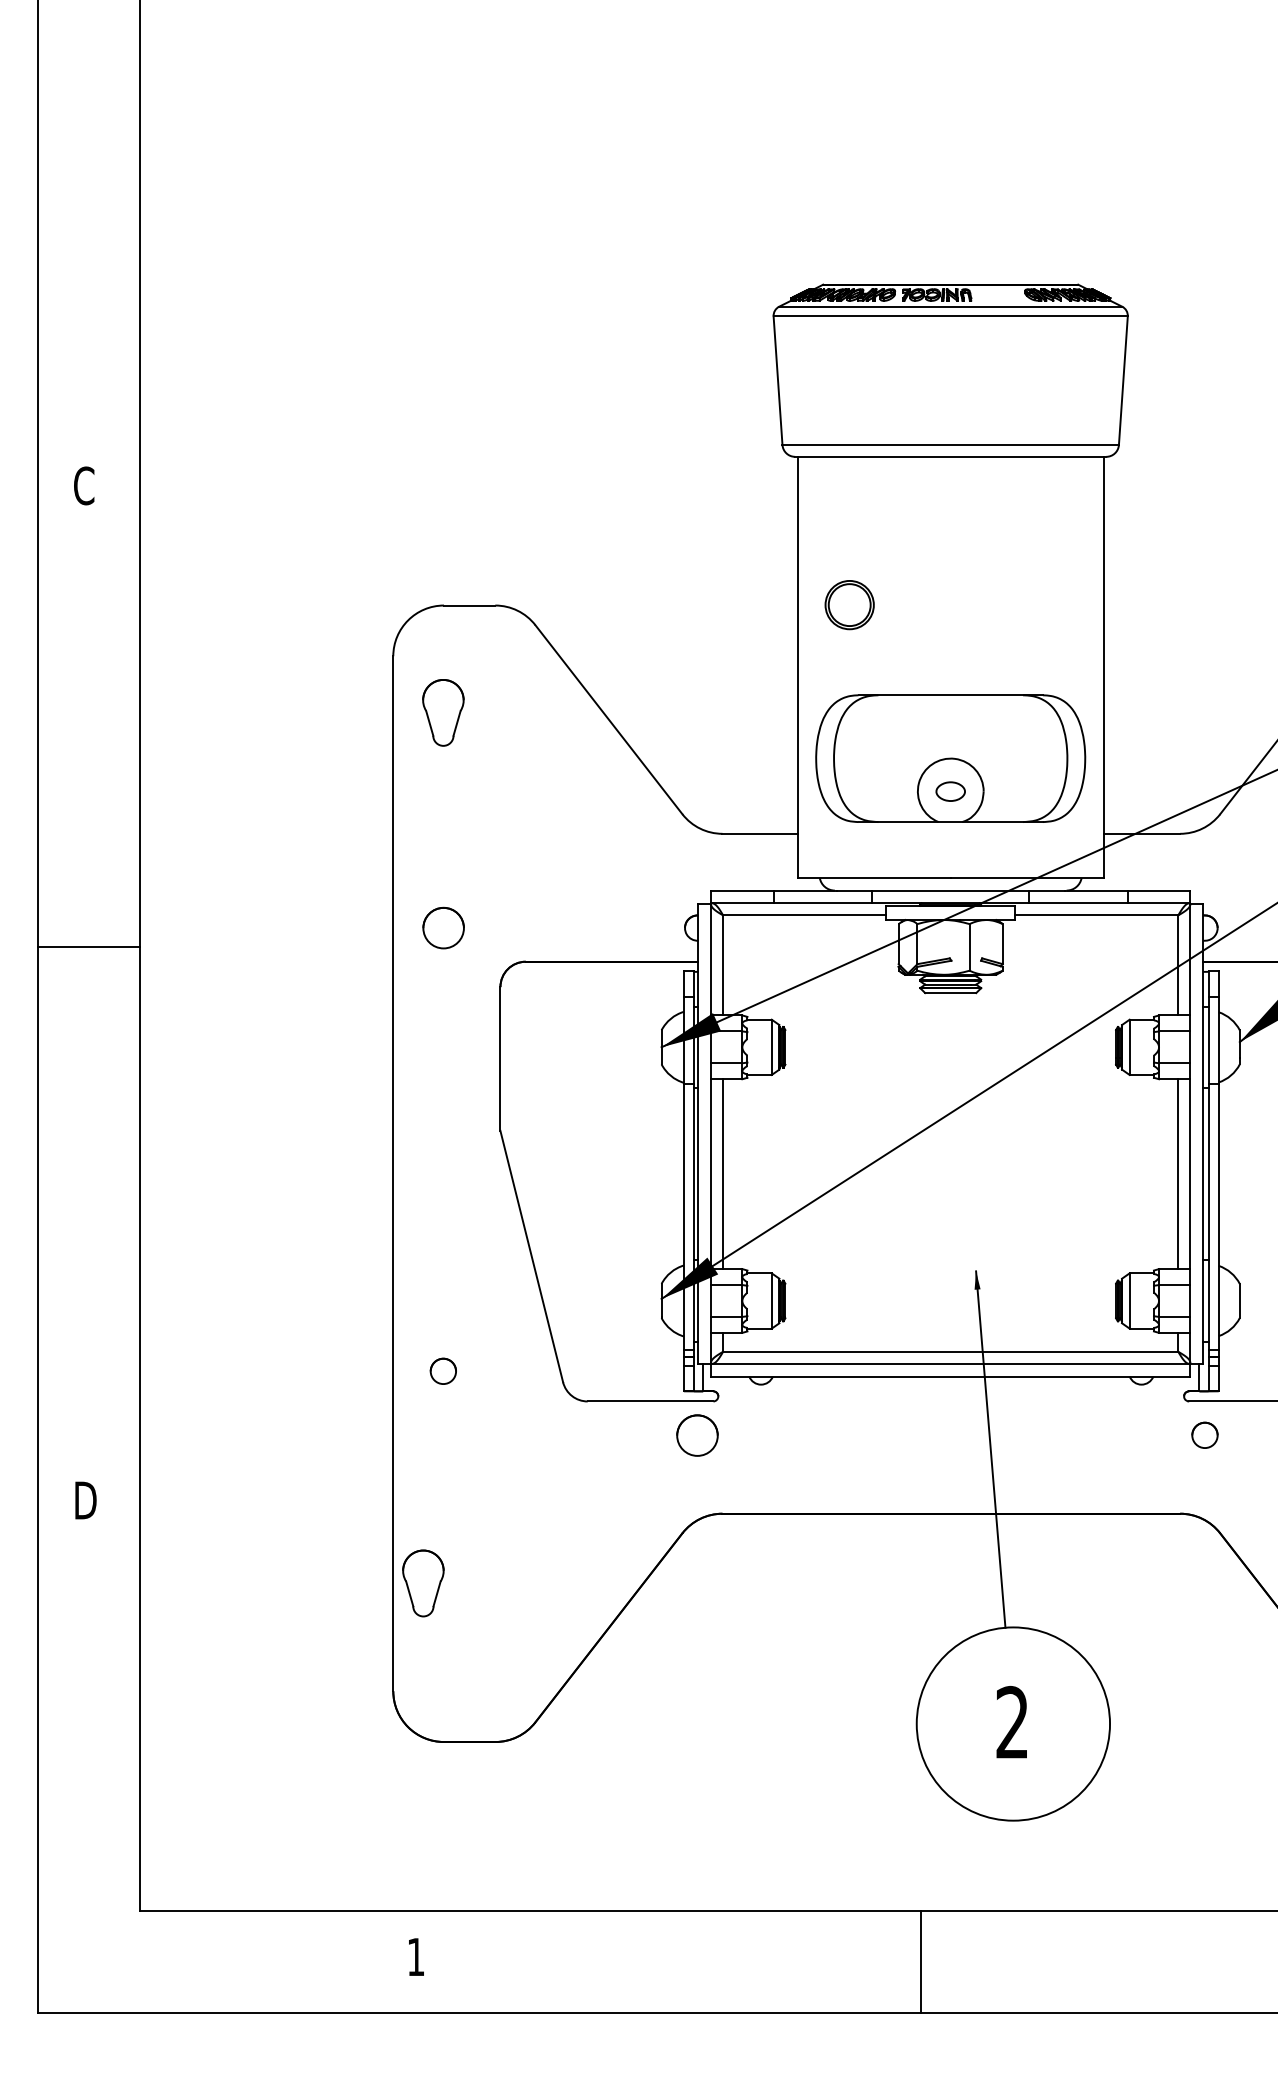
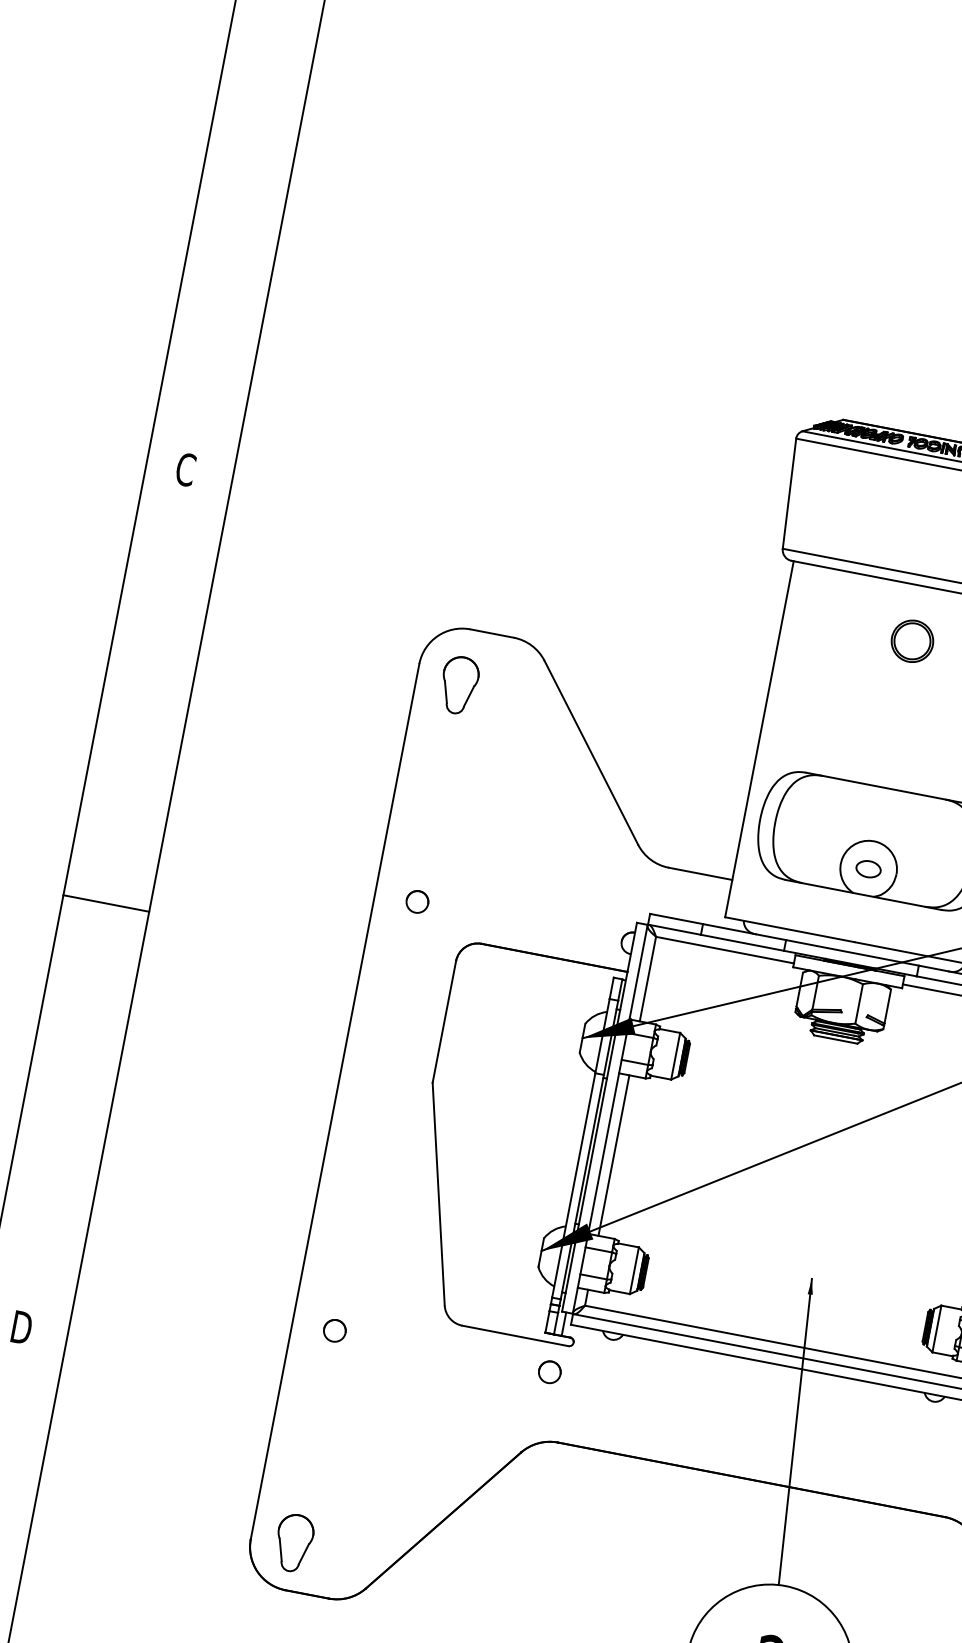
part: (849, 605) -> (912, 641), moved
part: (443, 712) -> (459, 685), moved
circle: (442, 927) -> (416, 901), size x0.62
line: (88, 947) -> (105, 903), moved
circle: (442, 1370) -> (334, 1329), moved
circle: (697, 1434) -> (549, 1371), size x0.62
part: (423, 1583) -> (294, 1543), moved

